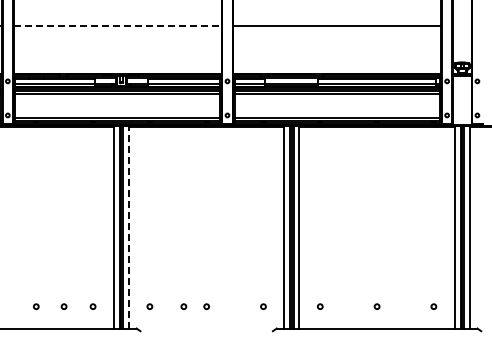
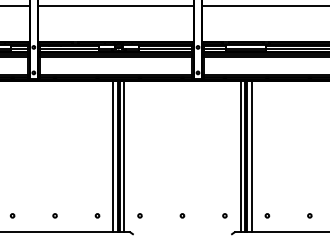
line: (118, 26) -> (116, 6), dashed -> solid
line: (129, 226) -> (124, 155), dashed -> solid
circle: (63, 306) -> (75, 215), removed
circle: (183, 306) -> (165, 215), removed

